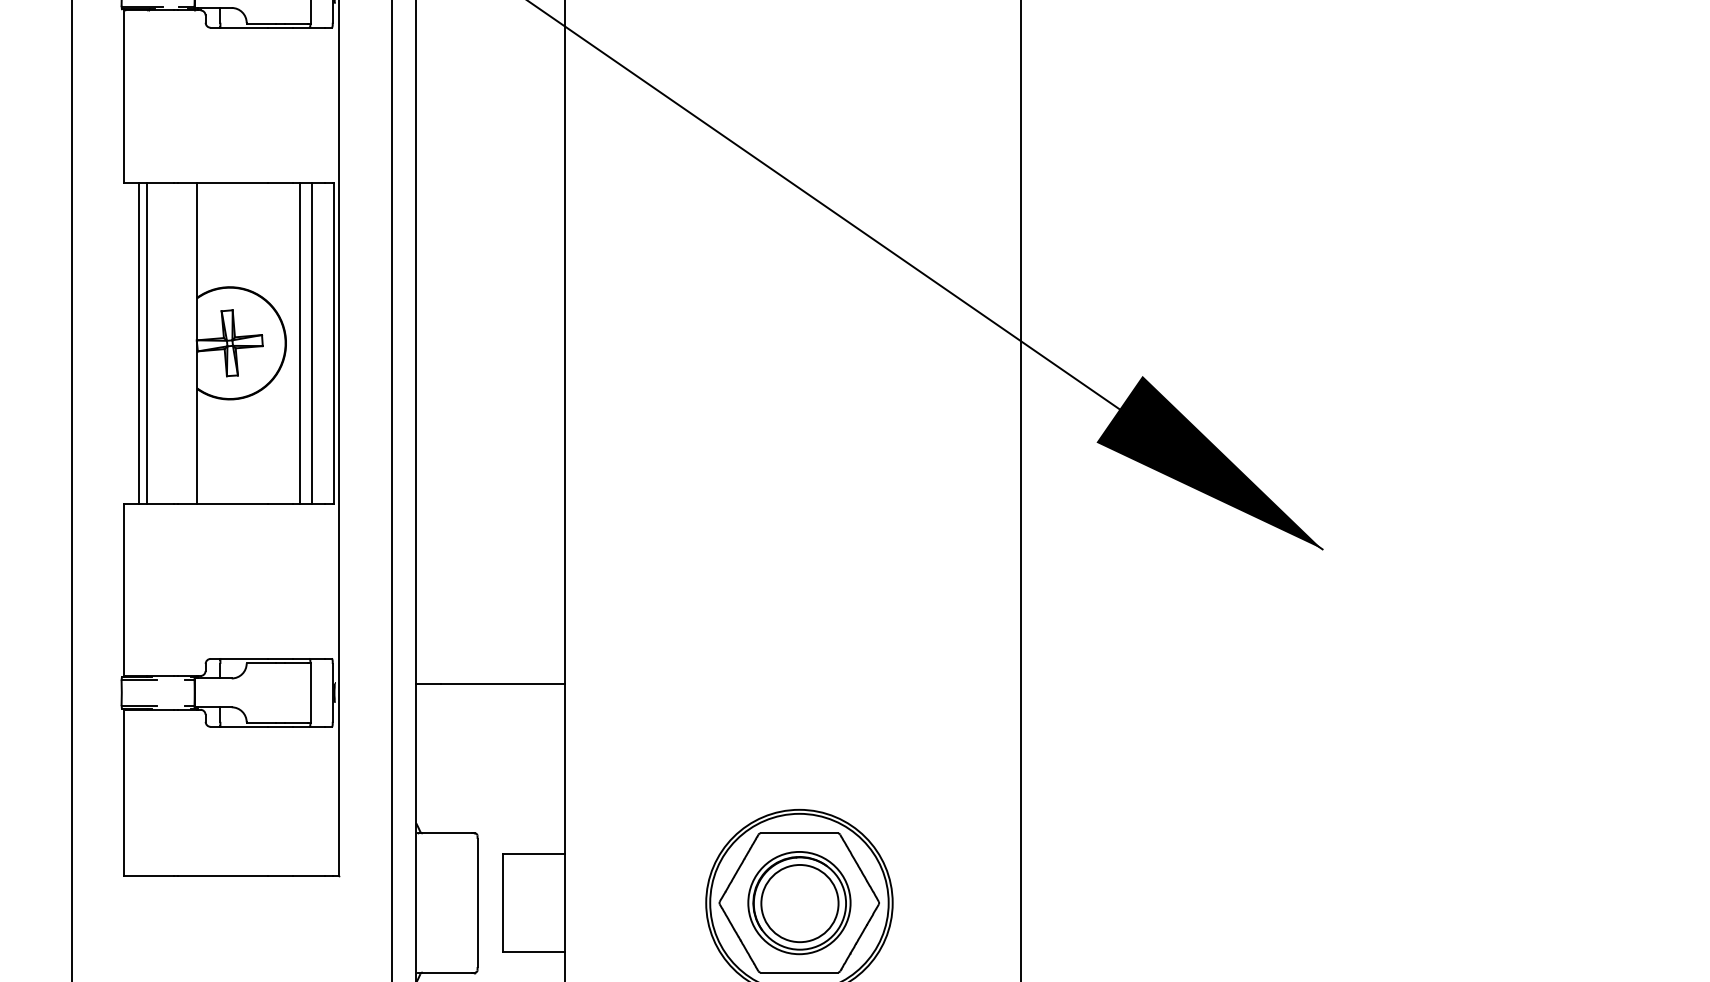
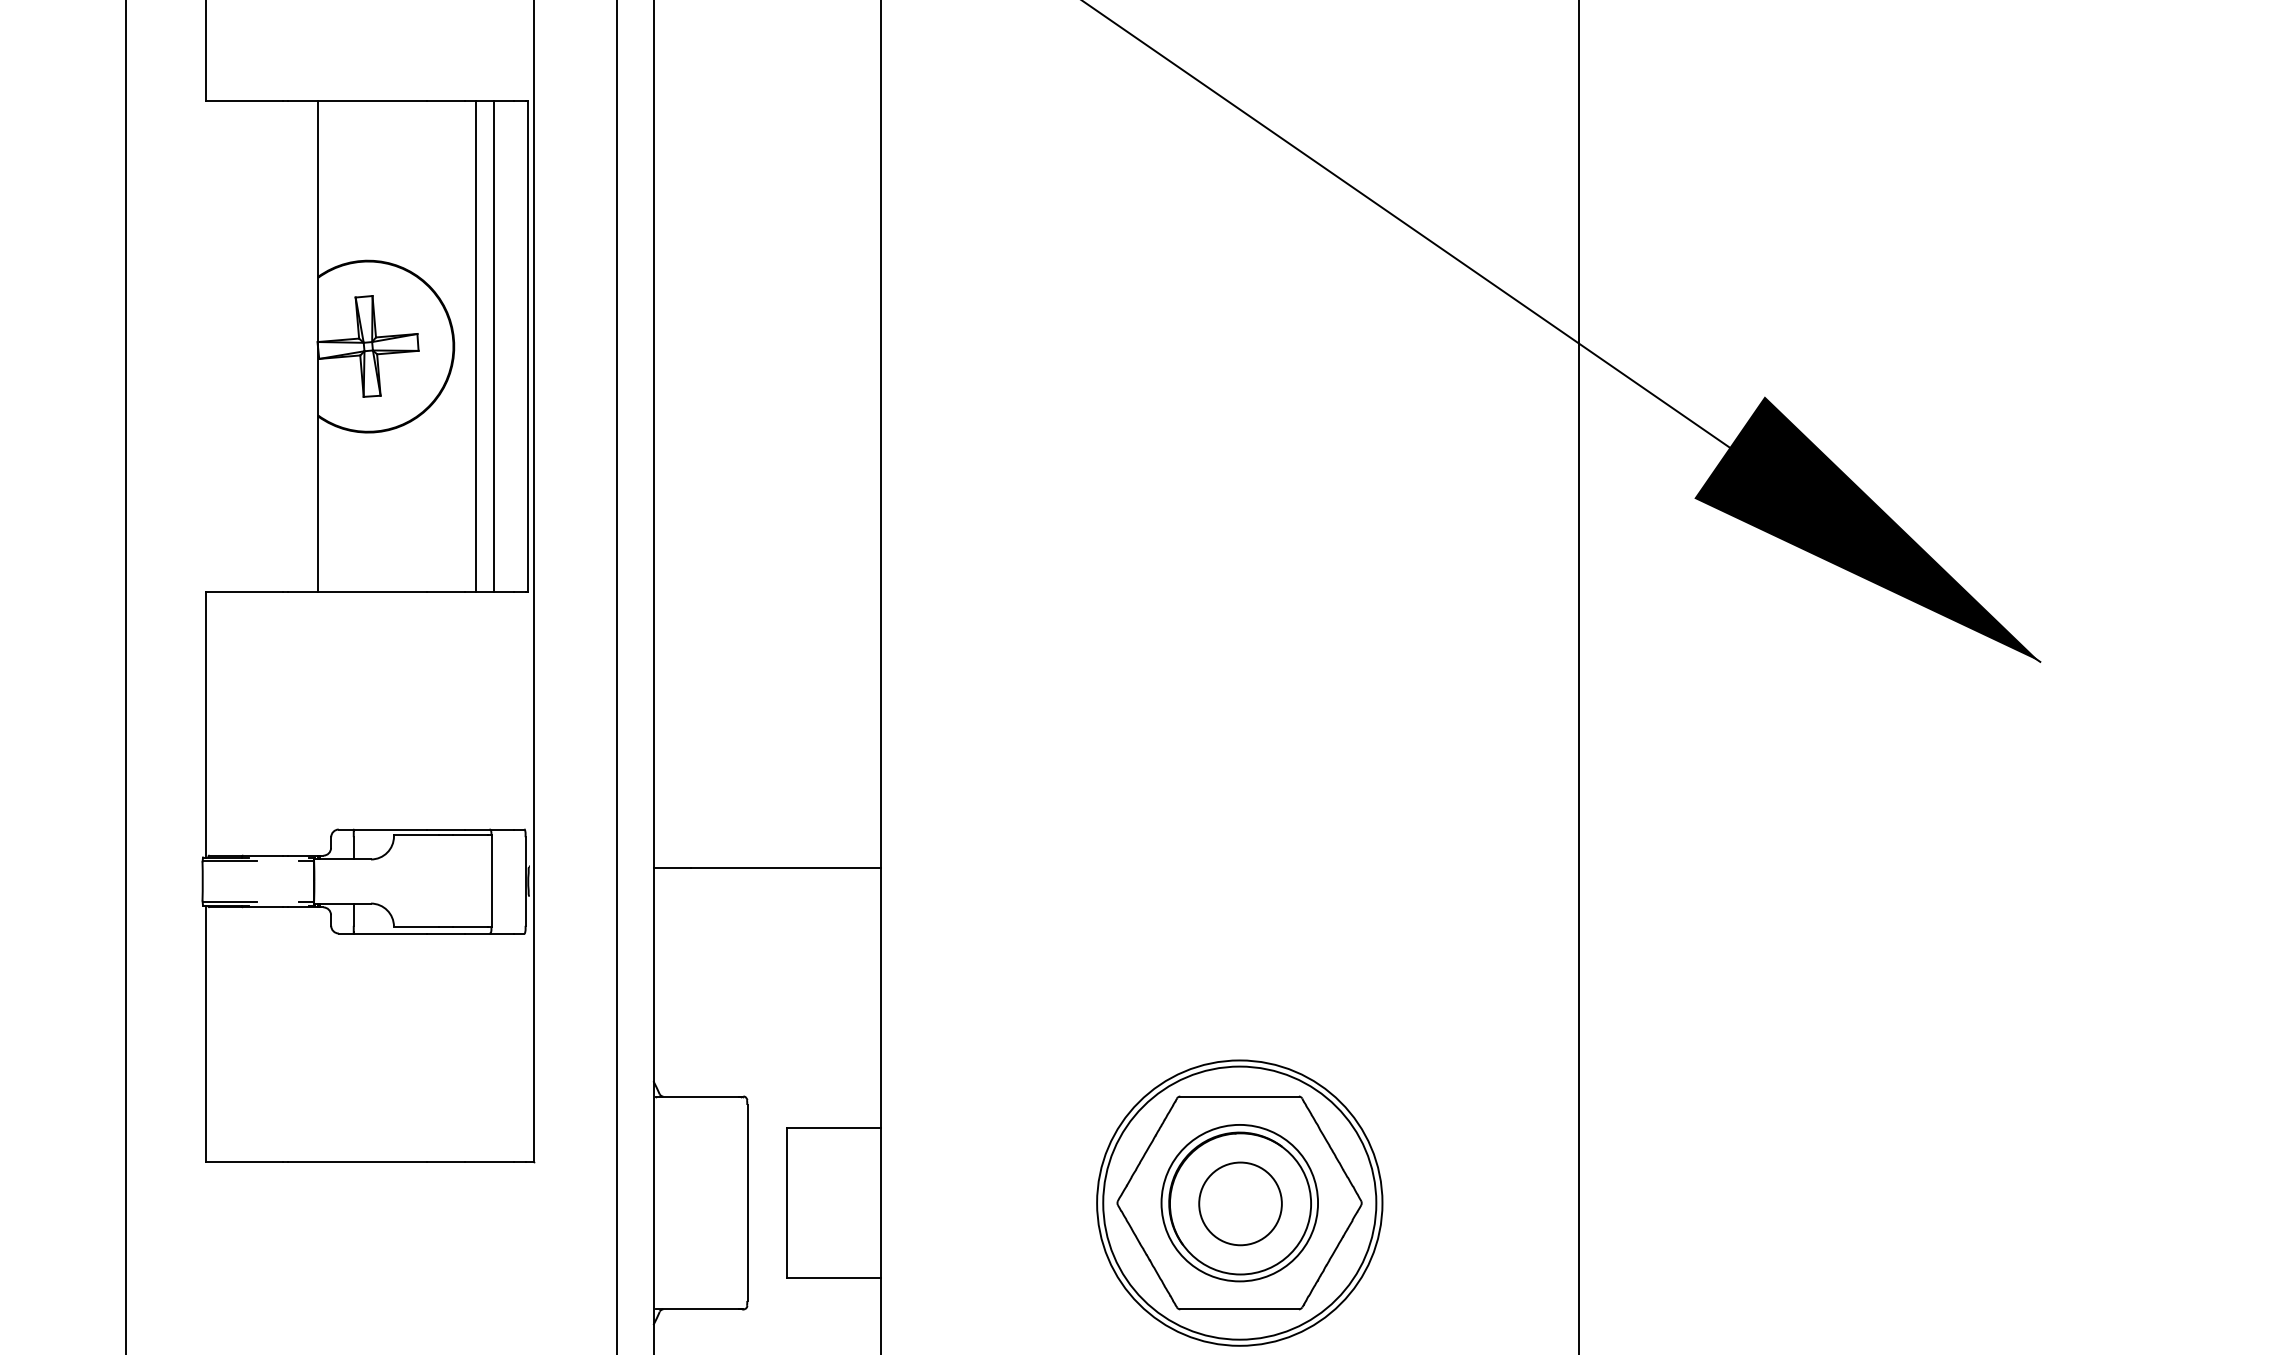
line: (139, 342) -> (229, 345), removed
line: (147, 342) -> (242, 345), removed
circle: (799, 903) -> (1239, 1203), size x0.7

